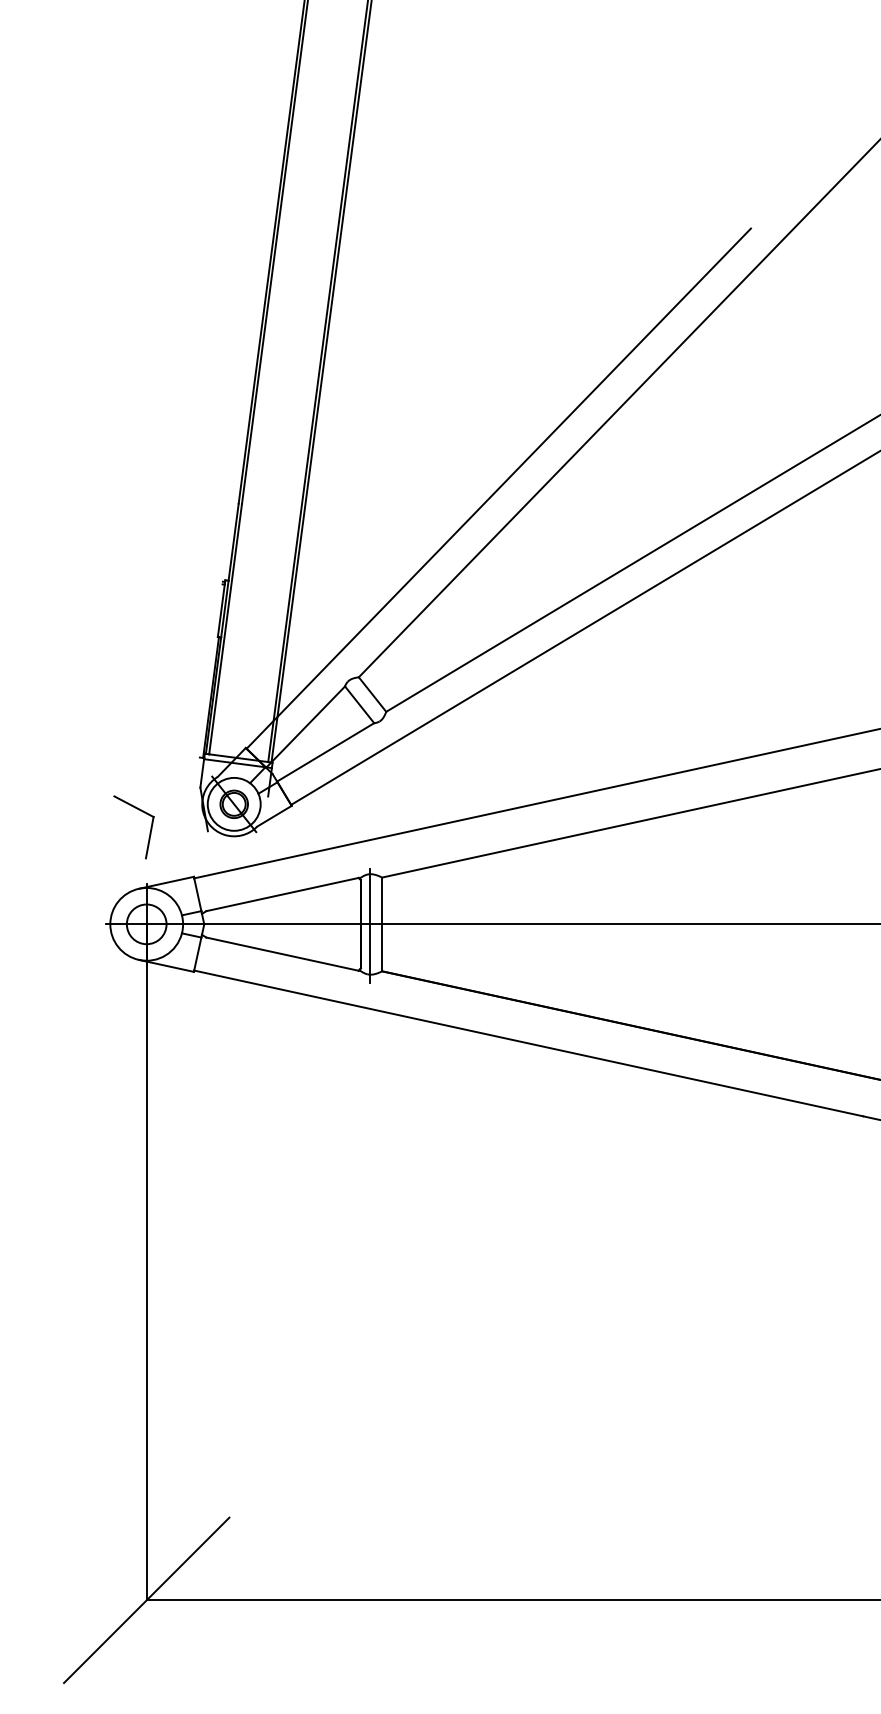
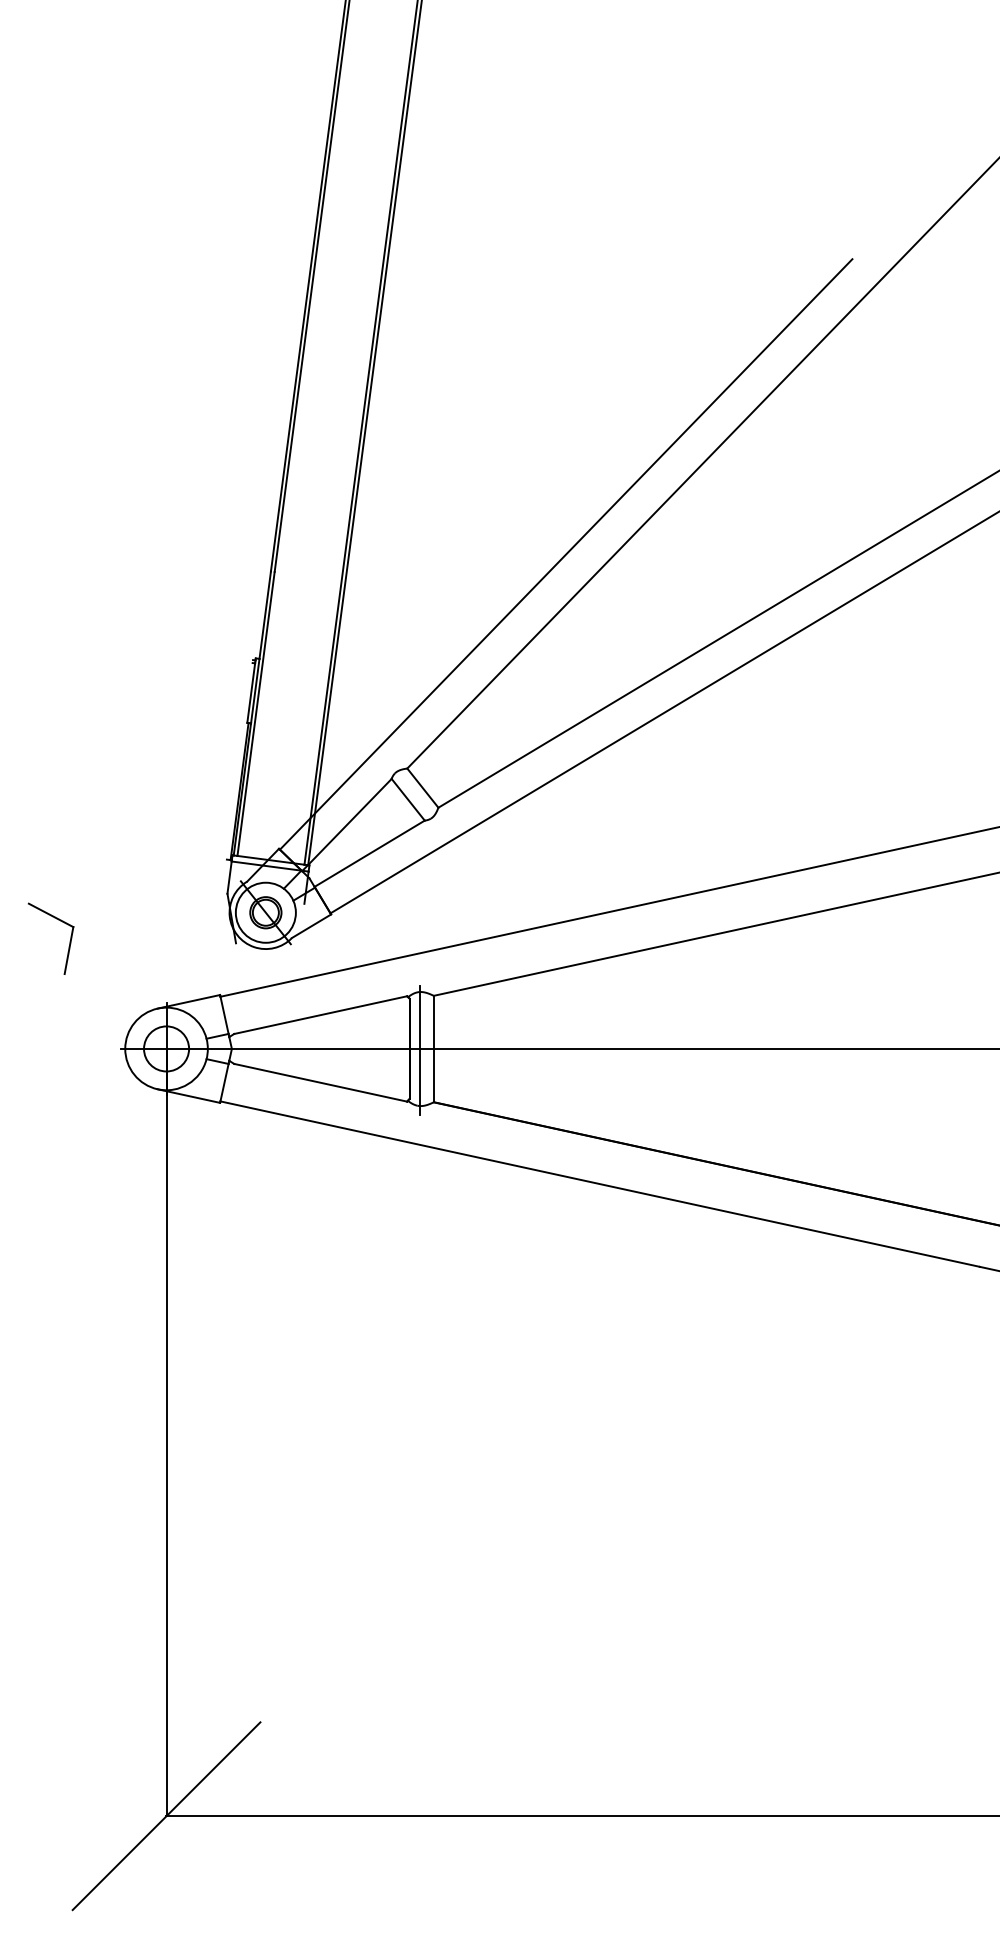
part: (149, 832) -> (68, 944), moved

